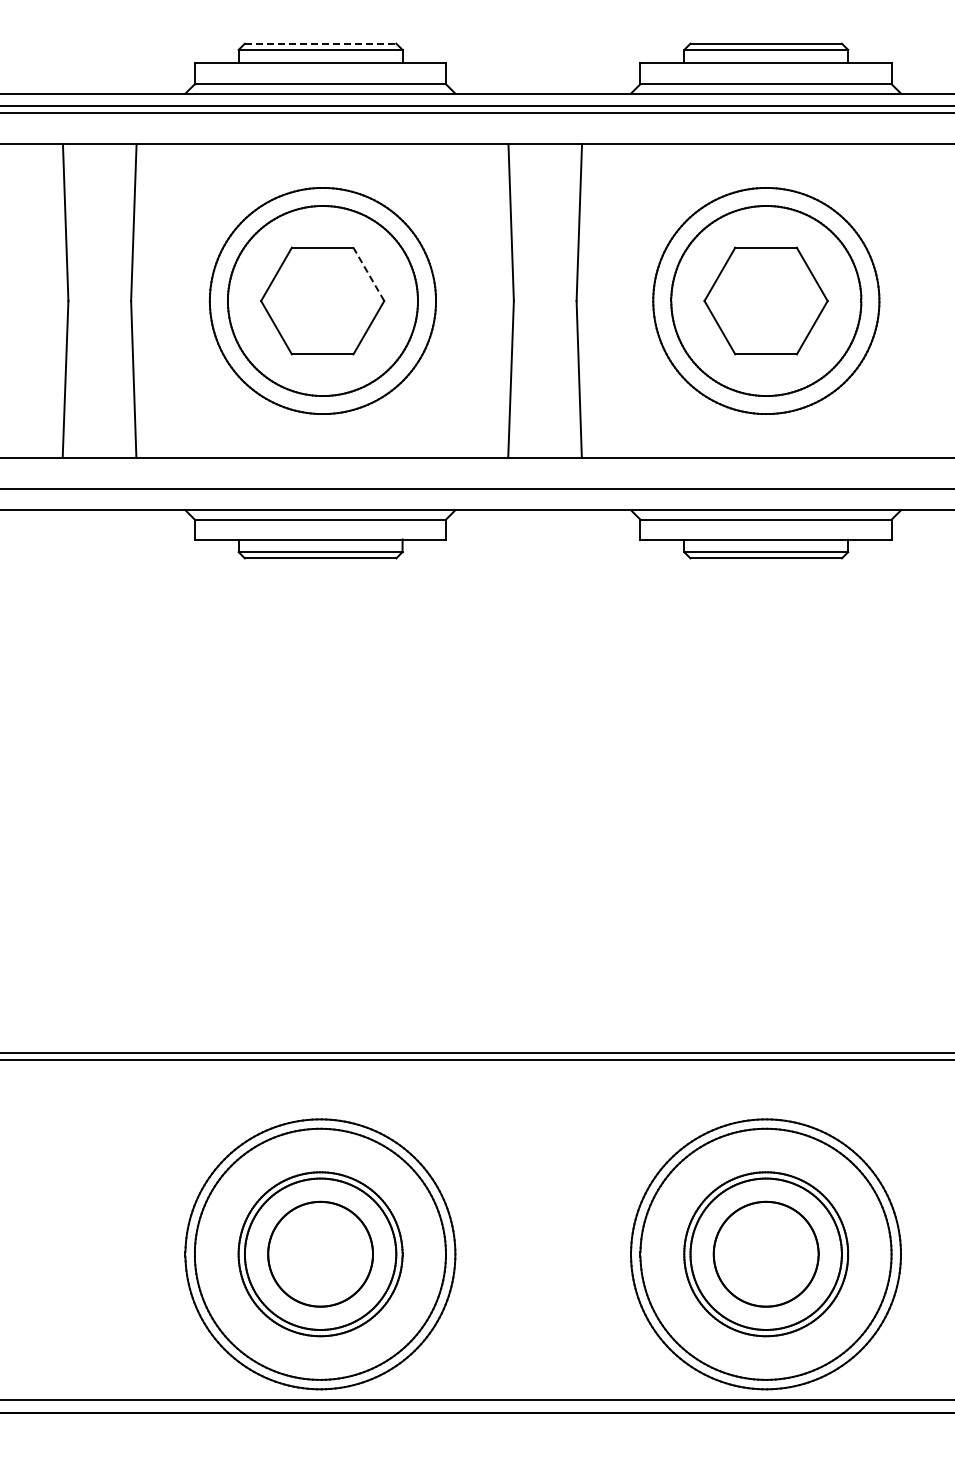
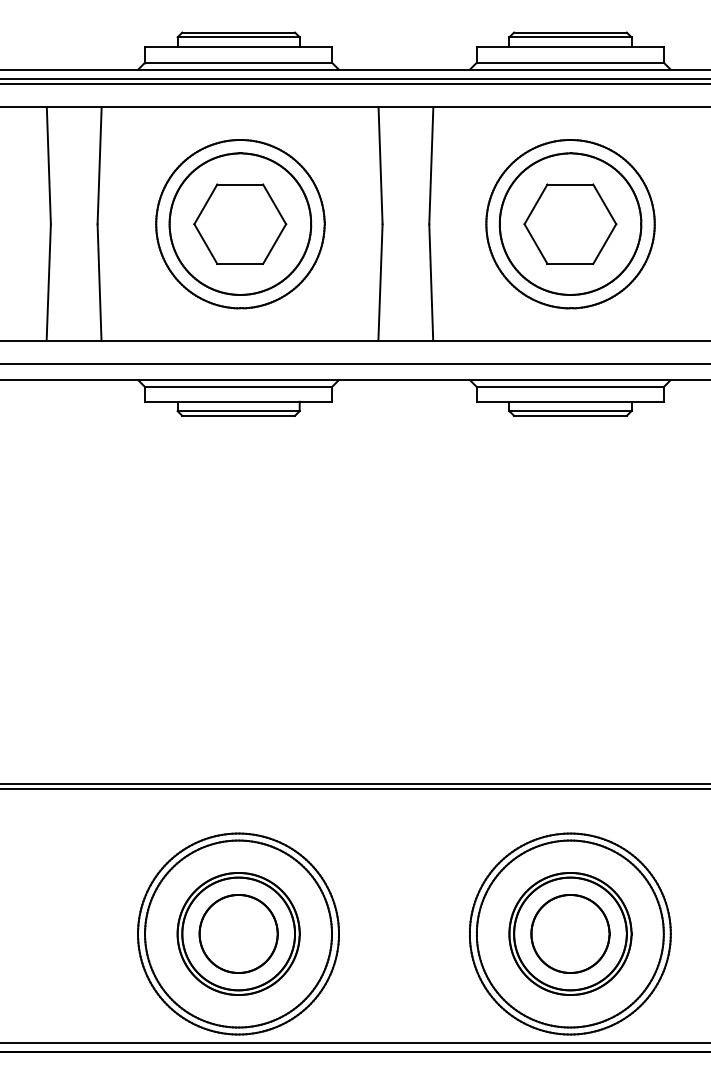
line: (320, 43) -> (238, 32), dashed -> solid
line: (368, 274) -> (274, 204), dashed -> solid

